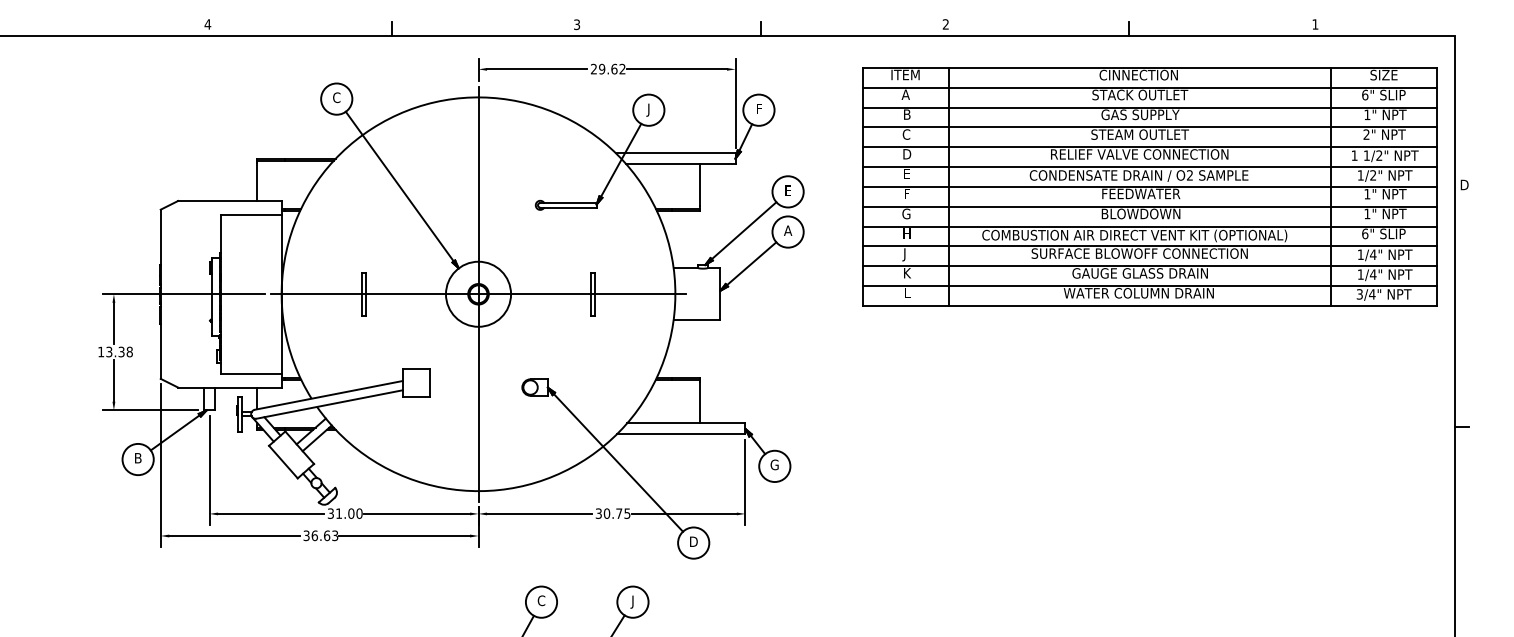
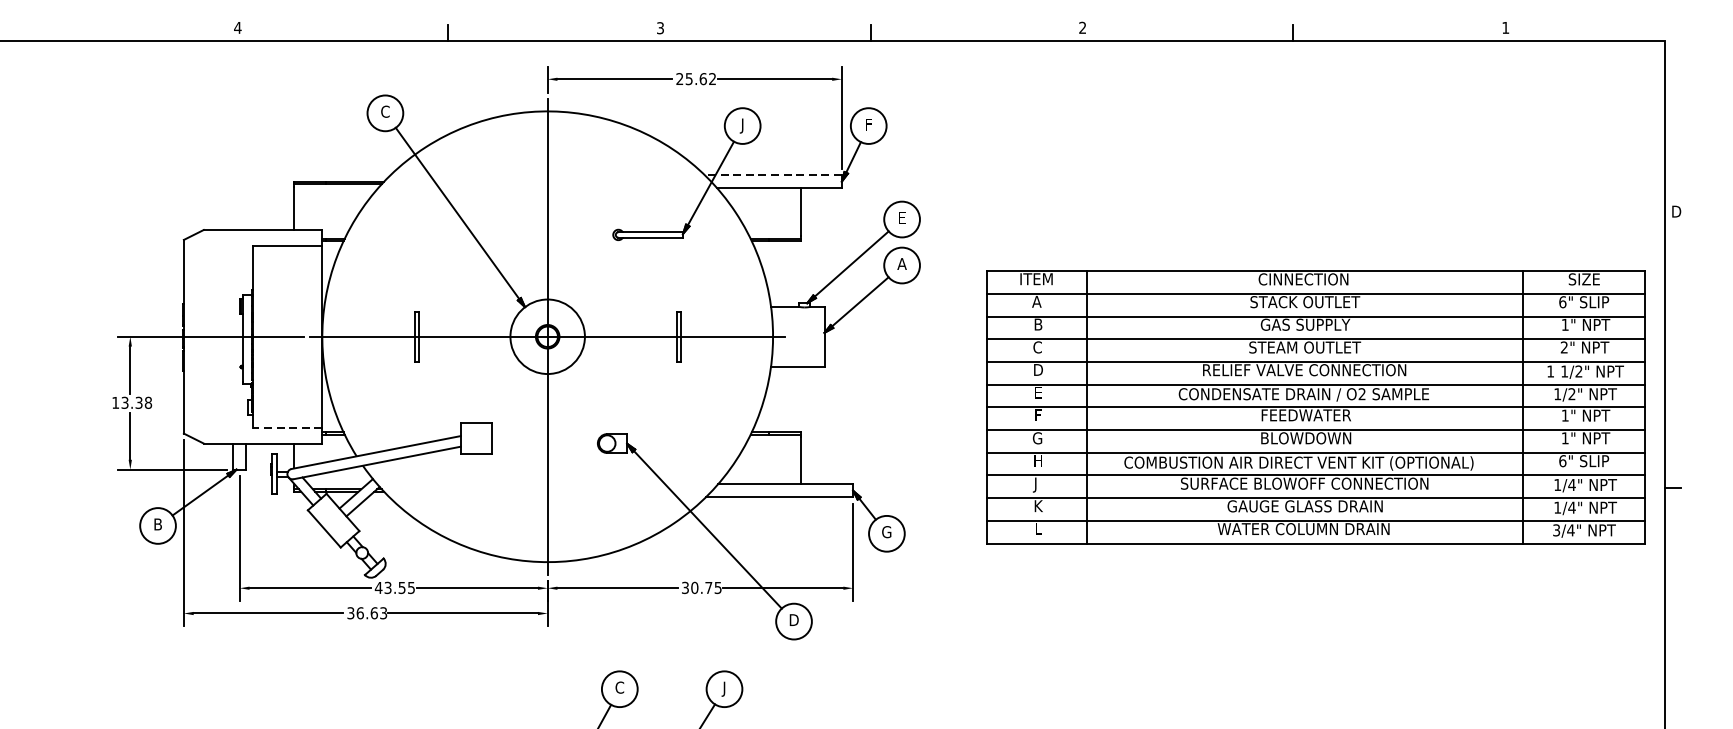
text: (602, 68) -> (689, 78), 29.62 -> 25.62
line: (675, 153) -> (773, 175), solid -> dashed
part: (1149, 186) -> (1315, 406), moved
line: (250, 373) -> (286, 427), solid -> dashed
text: (344, 513) -> (394, 587), 31.00 -> 43.55

